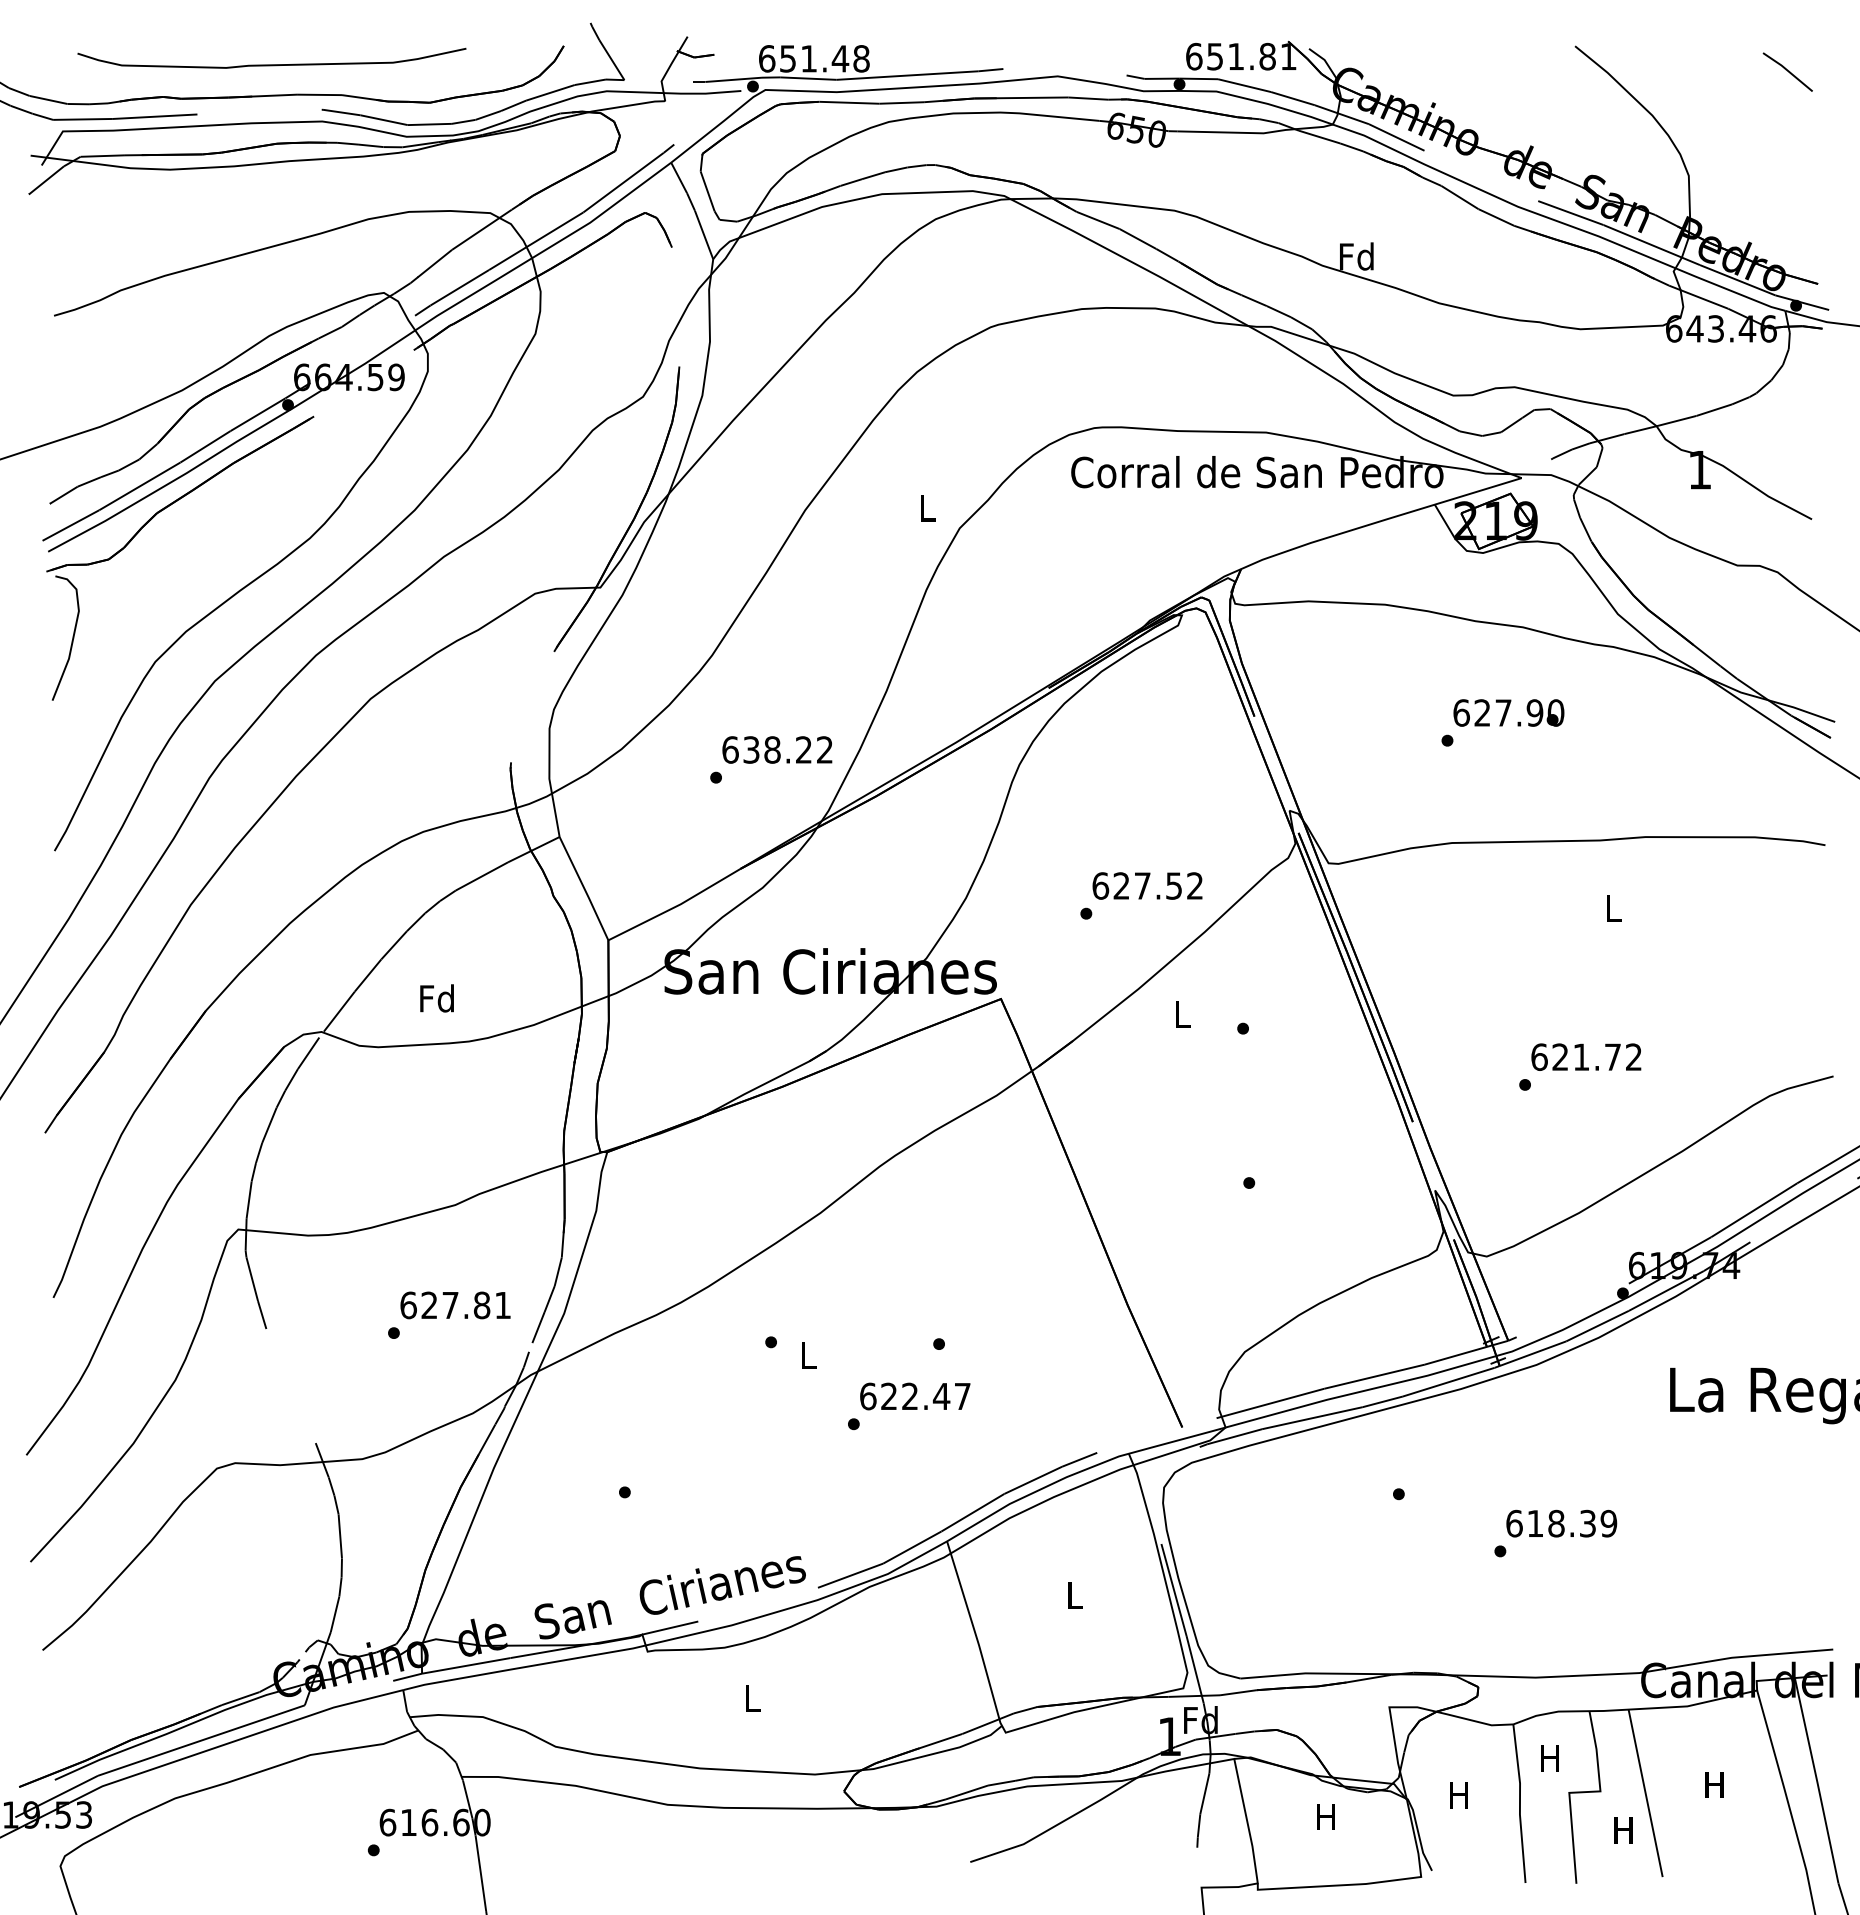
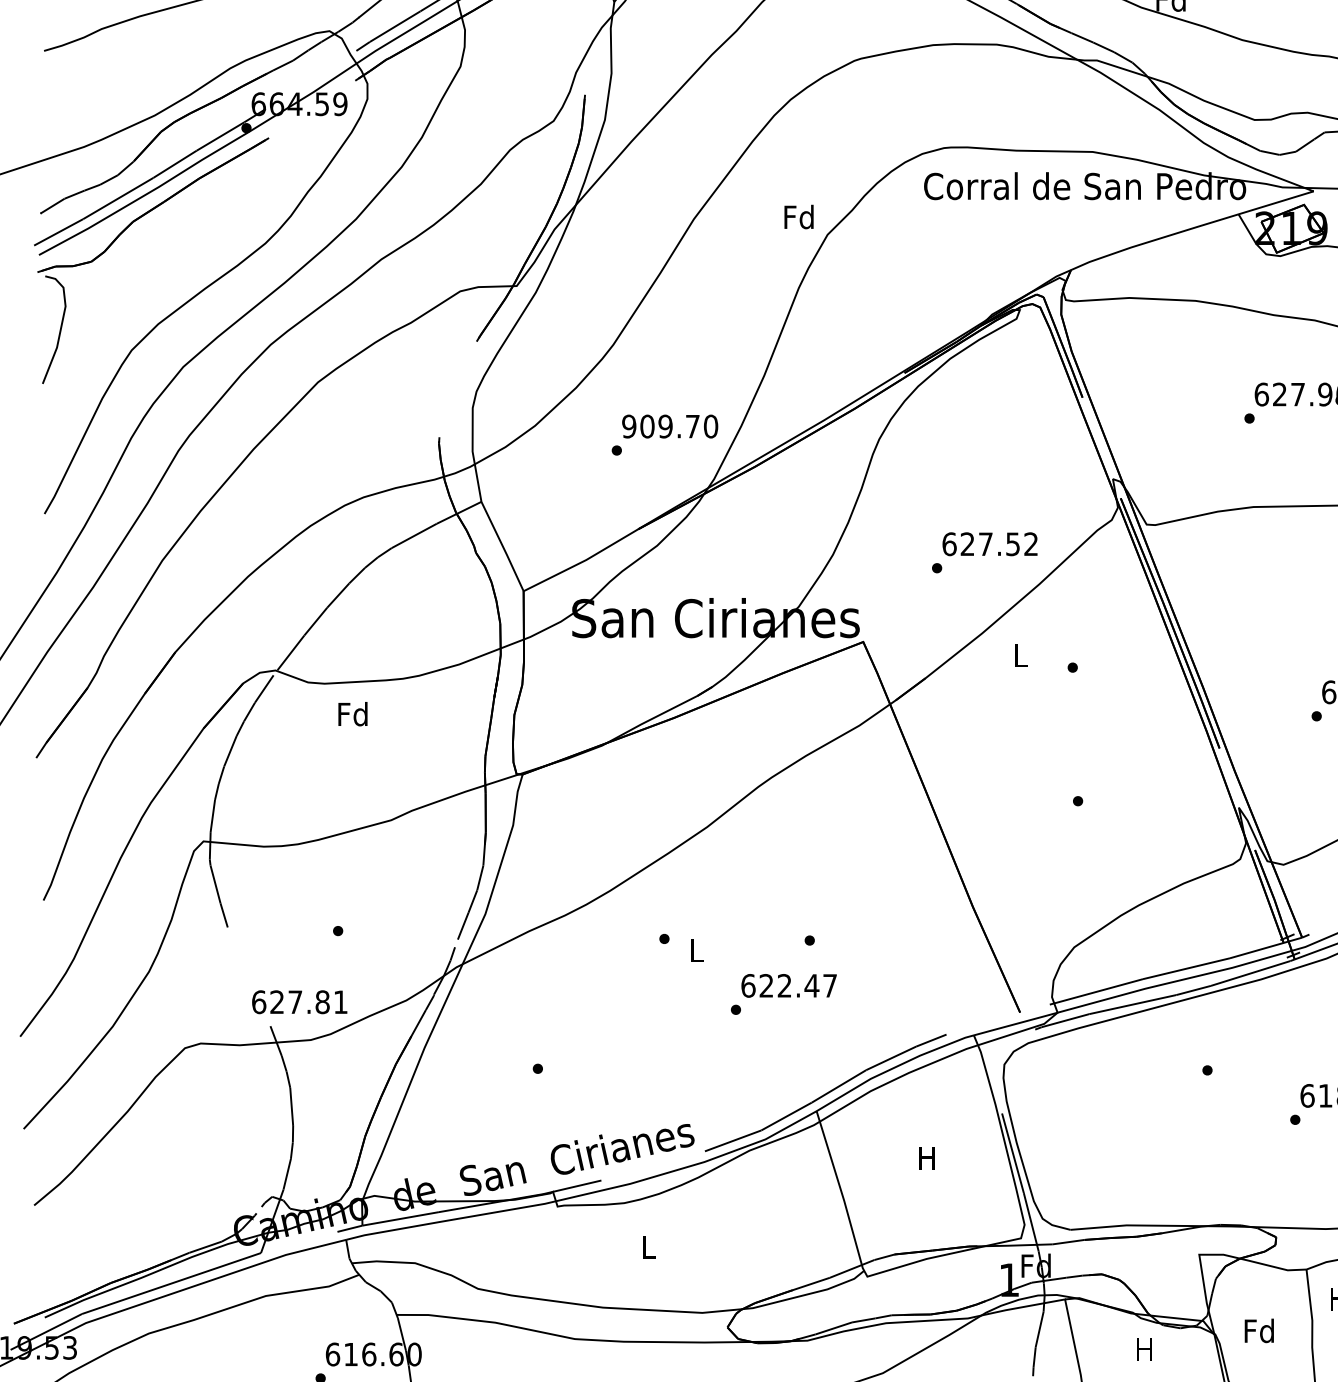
text: (926, 507) -> (798, 216), L -> Fd
text: (777, 749) -> (669, 426), 638.22 -> 909.70
text: (436, 998) -> (352, 714), moved
text: (455, 1305) -> (299, 1002), moved
text: (1073, 1595) -> (926, 1158), L -> H
text: (1458, 1795) -> (1259, 1331), H -> Fd

